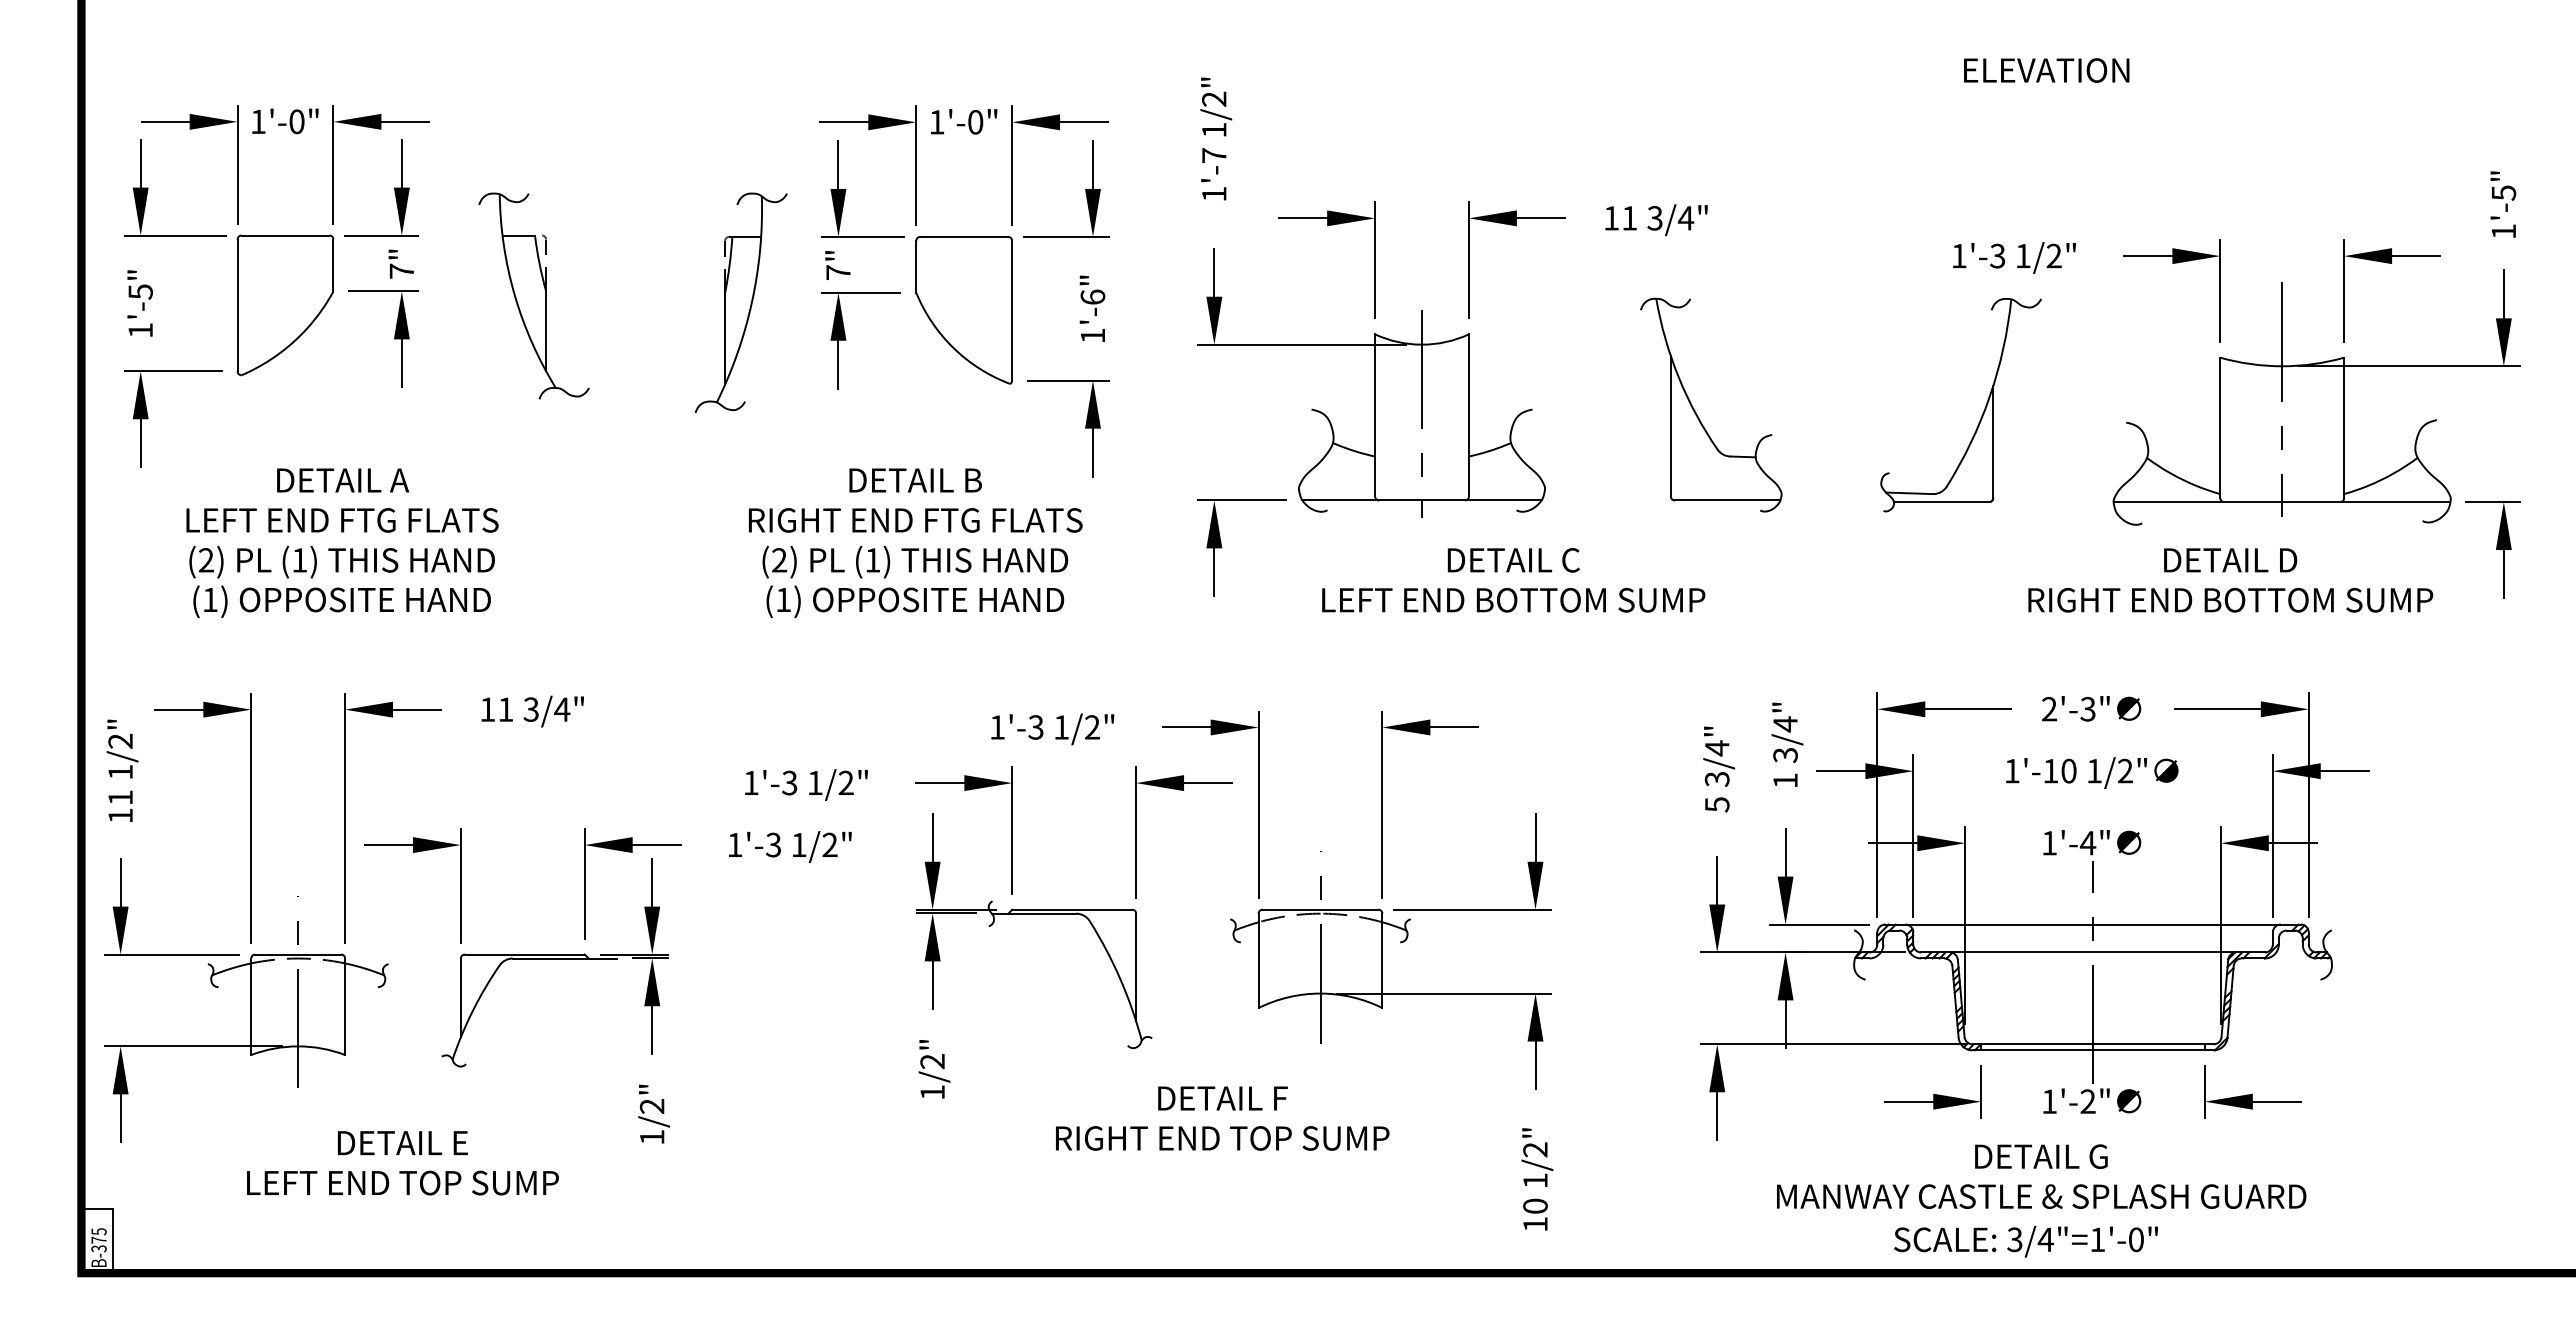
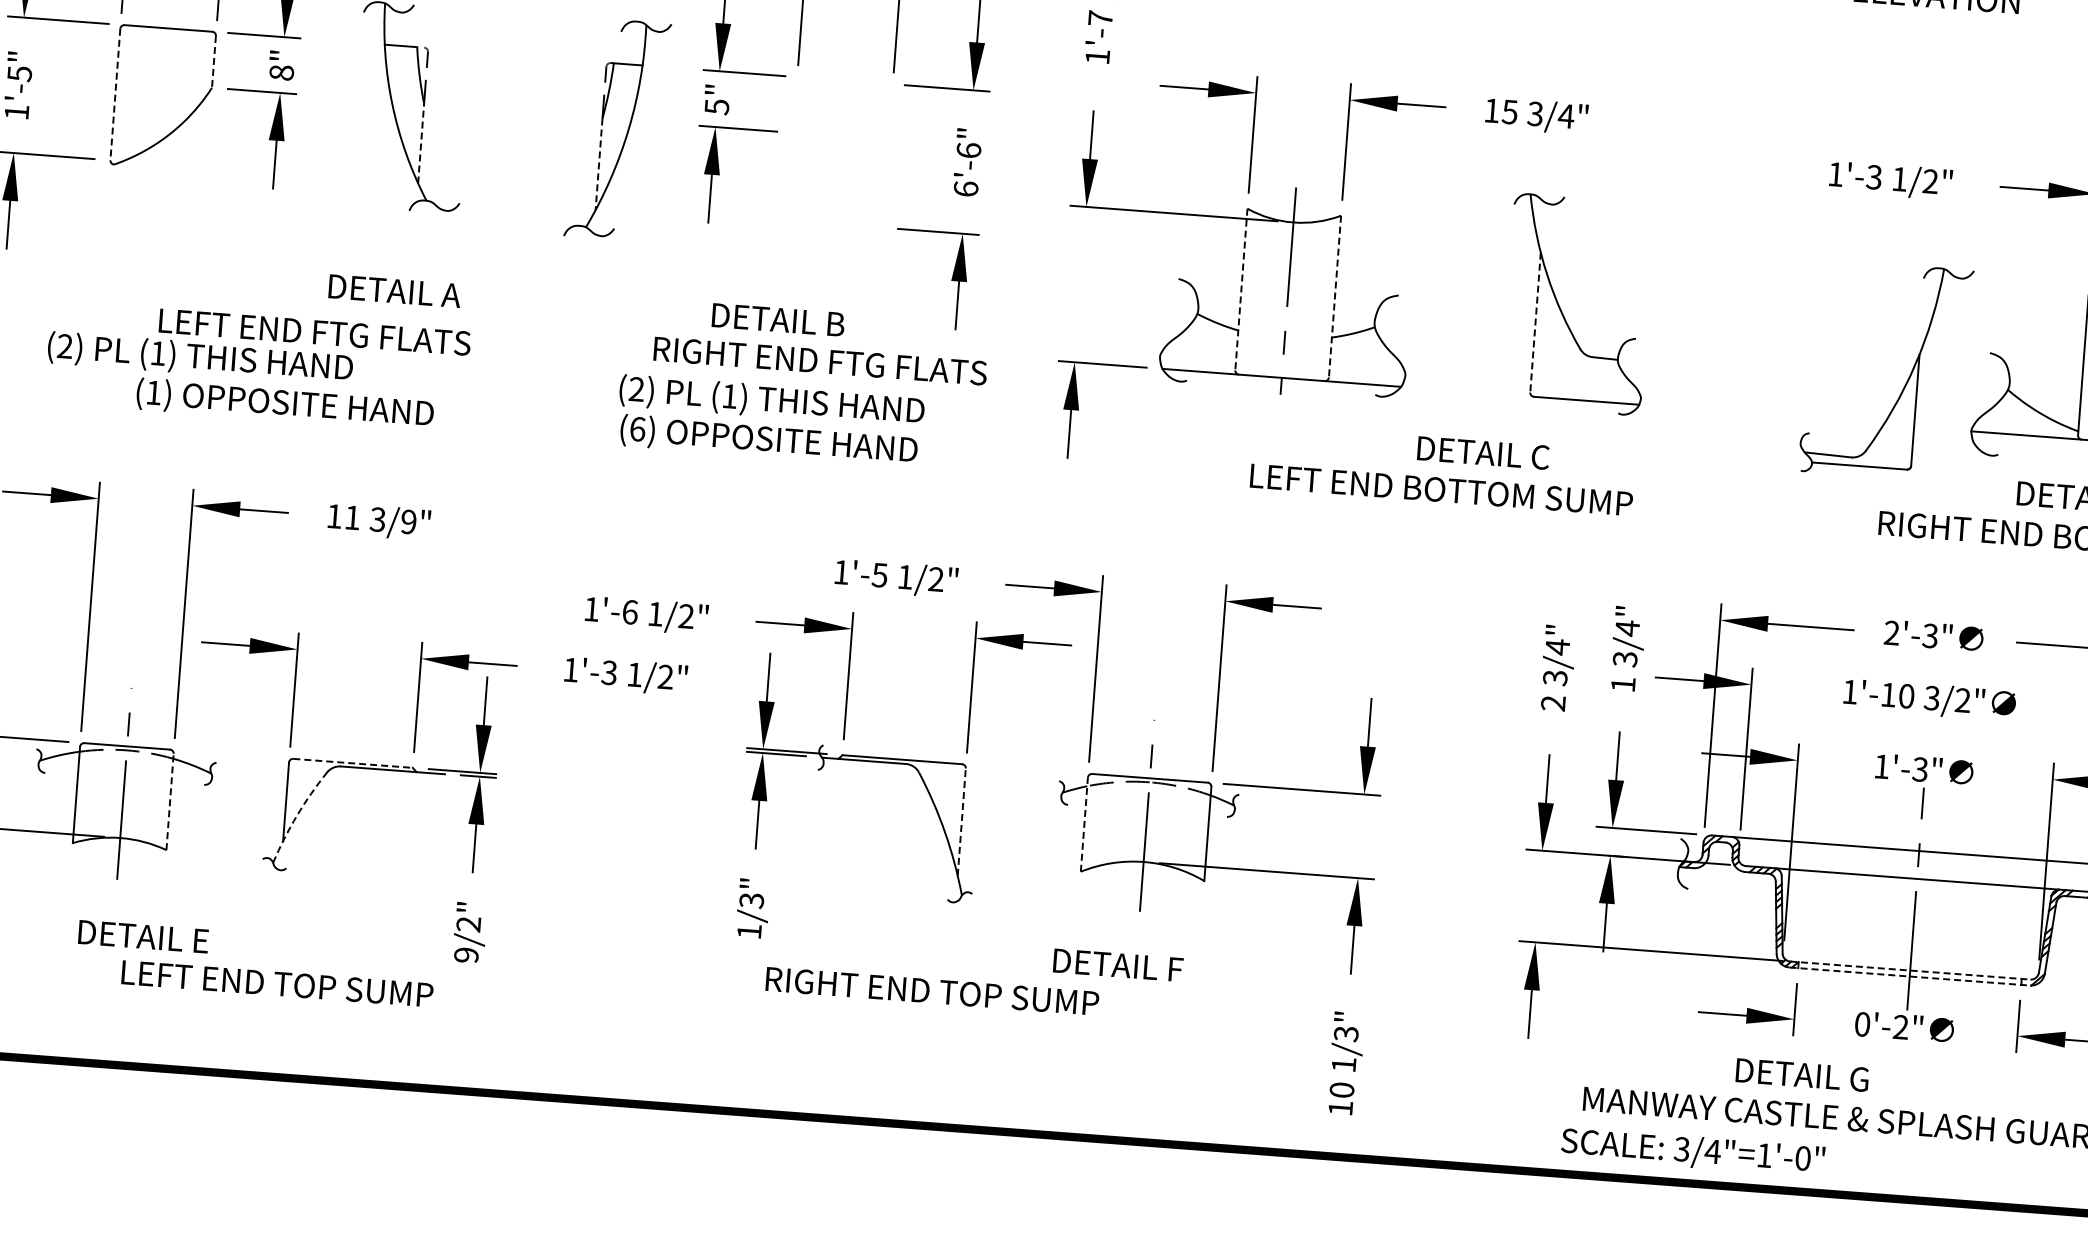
text: (1629, 218) -> (1509, 112), 11 -> 15
line: (333, 265) -> (214, 61), solid -> dashed
text: (401, 270) -> (281, 72), 7" -> 8"
text: (838, 272) -> (717, 106), 7" -> 5"
line: (237, 305) -> (115, 94), solid -> dashed
part: (963, 310) -> (838, 154), removed
line: (546, 331) -> (421, 143), solid -> dashed
text: (1092, 335) -> (965, 188), 1'-6" -> 6'-6"
line: (725, 338) -> (599, 164), solid -> dashed
line: (1375, 415) -> (1241, 289), solid -> dashed
line: (1468, 415) -> (1334, 296), solid -> dashed
part: (1981, 415) -> (1905, 382), moved
line: (1670, 426) -> (1535, 322), solid -> dashed
text: (343, 480) -> (395, 291), moved
text: (342, 520) -> (315, 332), moved
text: (915, 520) -> (820, 361), moved
text: (1513, 560) -> (1483, 453), moved
text: (783, 599) -> (637, 428), (1) -> (6)
text: (1513, 600) -> (1441, 490), moved
text: (341, 601) -> (284, 404), moved
text: (562, 709) -> (409, 521), 3/4" -> 3/9"
text: (1036, 727) -> (880, 575), 1'-3 -> 1'-5
text: (2093, 770) -> (1931, 697), 1/2" -> 3/2"
text: (789, 782) -> (629, 611), 1'-3 -> 1'-6
text: (1716, 804) -> (1552, 703), 5 -> 2
text: (2087, 842) -> (1919, 768), 1'-4" -> 1'-3"
line: (524, 954) -> (352, 763), solid -> dashed
line: (1258, 960) -> (1084, 824), solid -> dashed
line: (1136, 967) -> (962, 822), solid -> dashed
line: (345, 1006) -> (170, 801), solid -> dashed
arc: (472, 1010) -> (296, 815), solid -> dashed
line: (2093, 1044) -> (1910, 970), solid -> dashed
line: (2093, 1050) -> (1910, 976), solid -> dashed
text: (932, 1061) -> (751, 900), 1/2" -> 1/3"
text: (1222, 1098) -> (1117, 965), moved
text: (2049, 1101) -> (1862, 1024), 1'-2" -> 0'-2"
text: (651, 1137) -> (465, 955), 1/2" -> 9/2"
text: (1222, 1138) -> (932, 991), moved
text: (402, 1143) -> (143, 937), moved
text: (1535, 1149) -> (1346, 1033), 1/2" -> 1/3"
text: (2041, 1156) -> (1802, 1074), moved
text: (402, 1182) -> (277, 983), moved
text: (2025, 1241) -> (1692, 1151), moved

